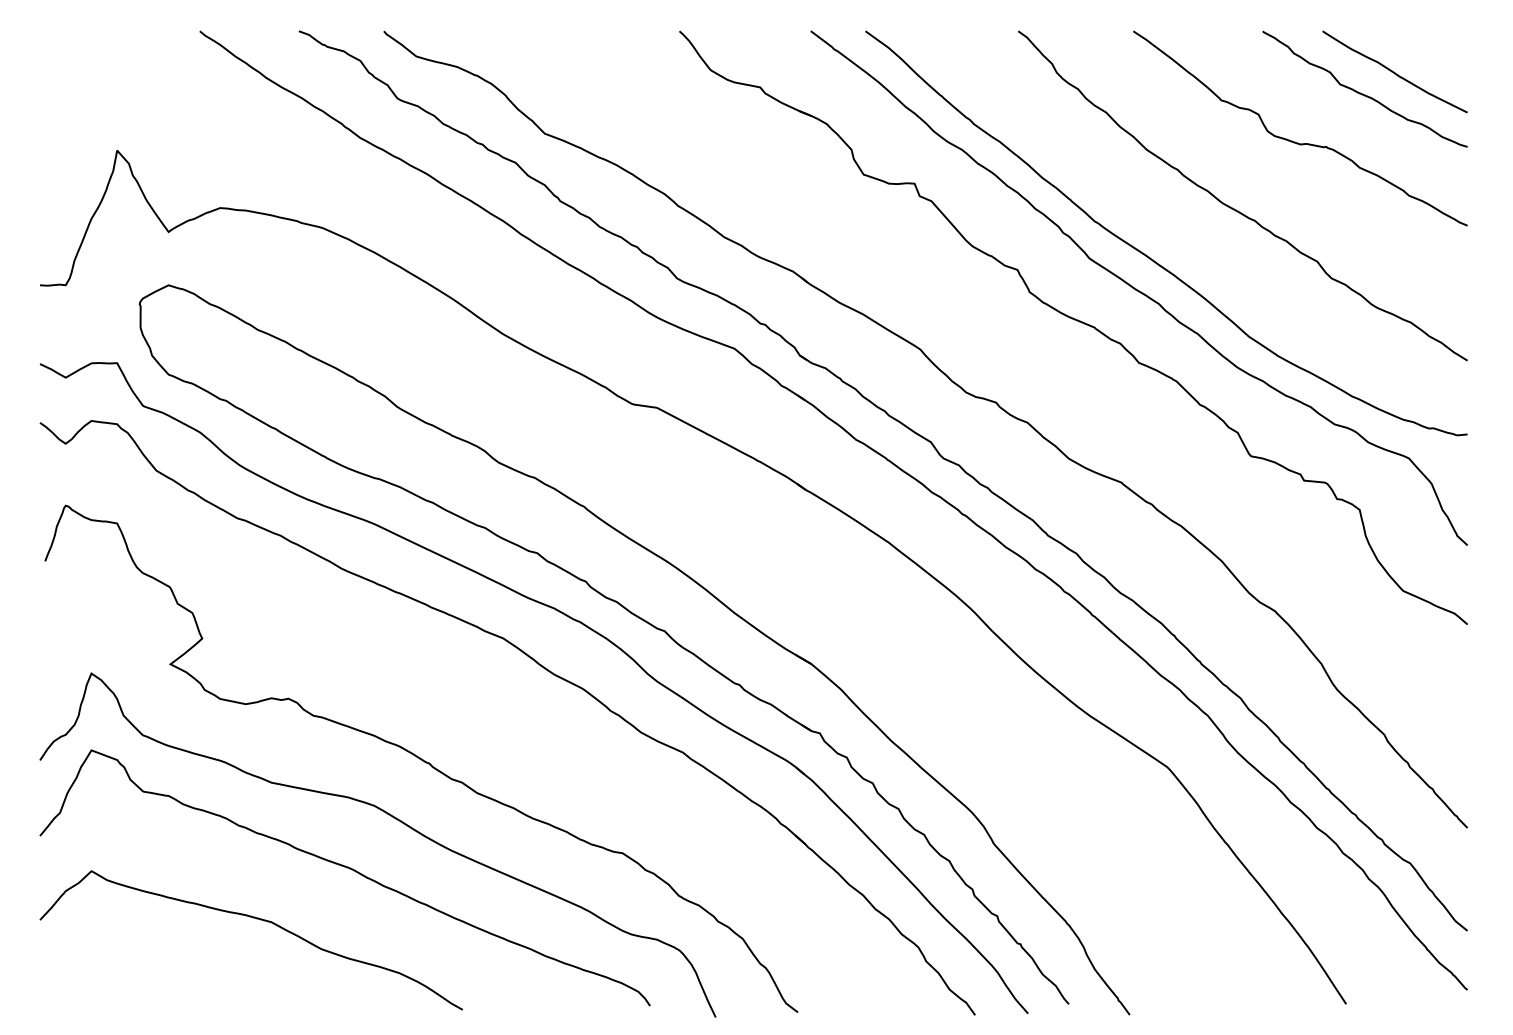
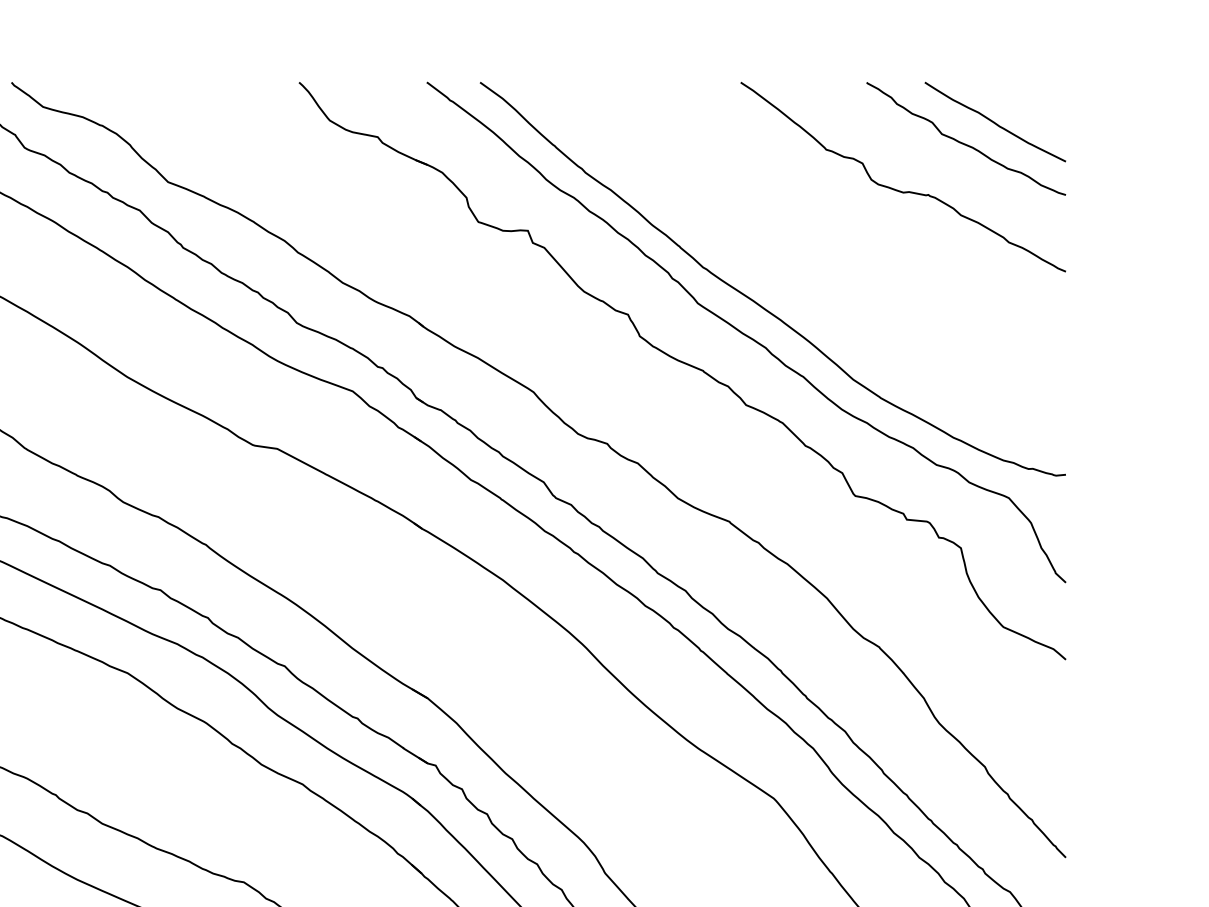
curve: (1236, 209) -> (841, 255), removed

